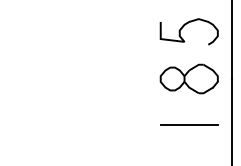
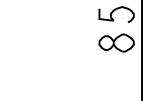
line: (189, 124) -> (116, 70), removed

